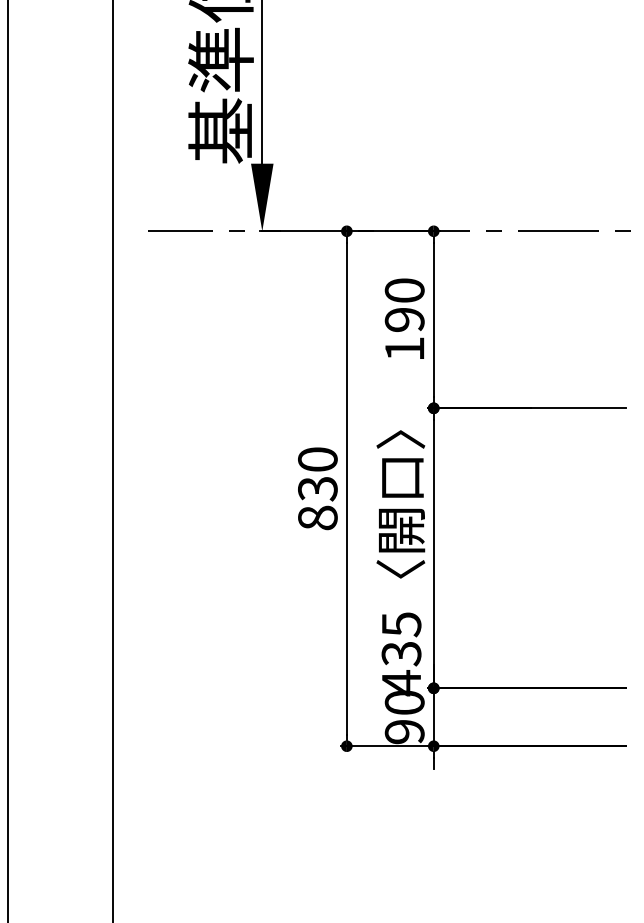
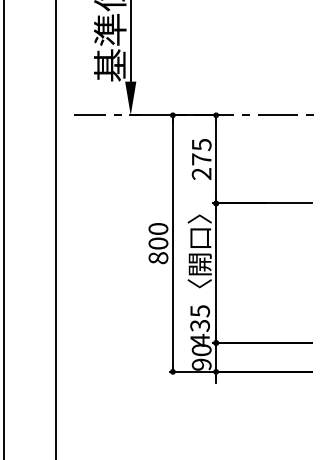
text: (404, 319) -> (201, 159), 190 -> 275
text: (317, 488) -> (158, 243), 830 -> 800

